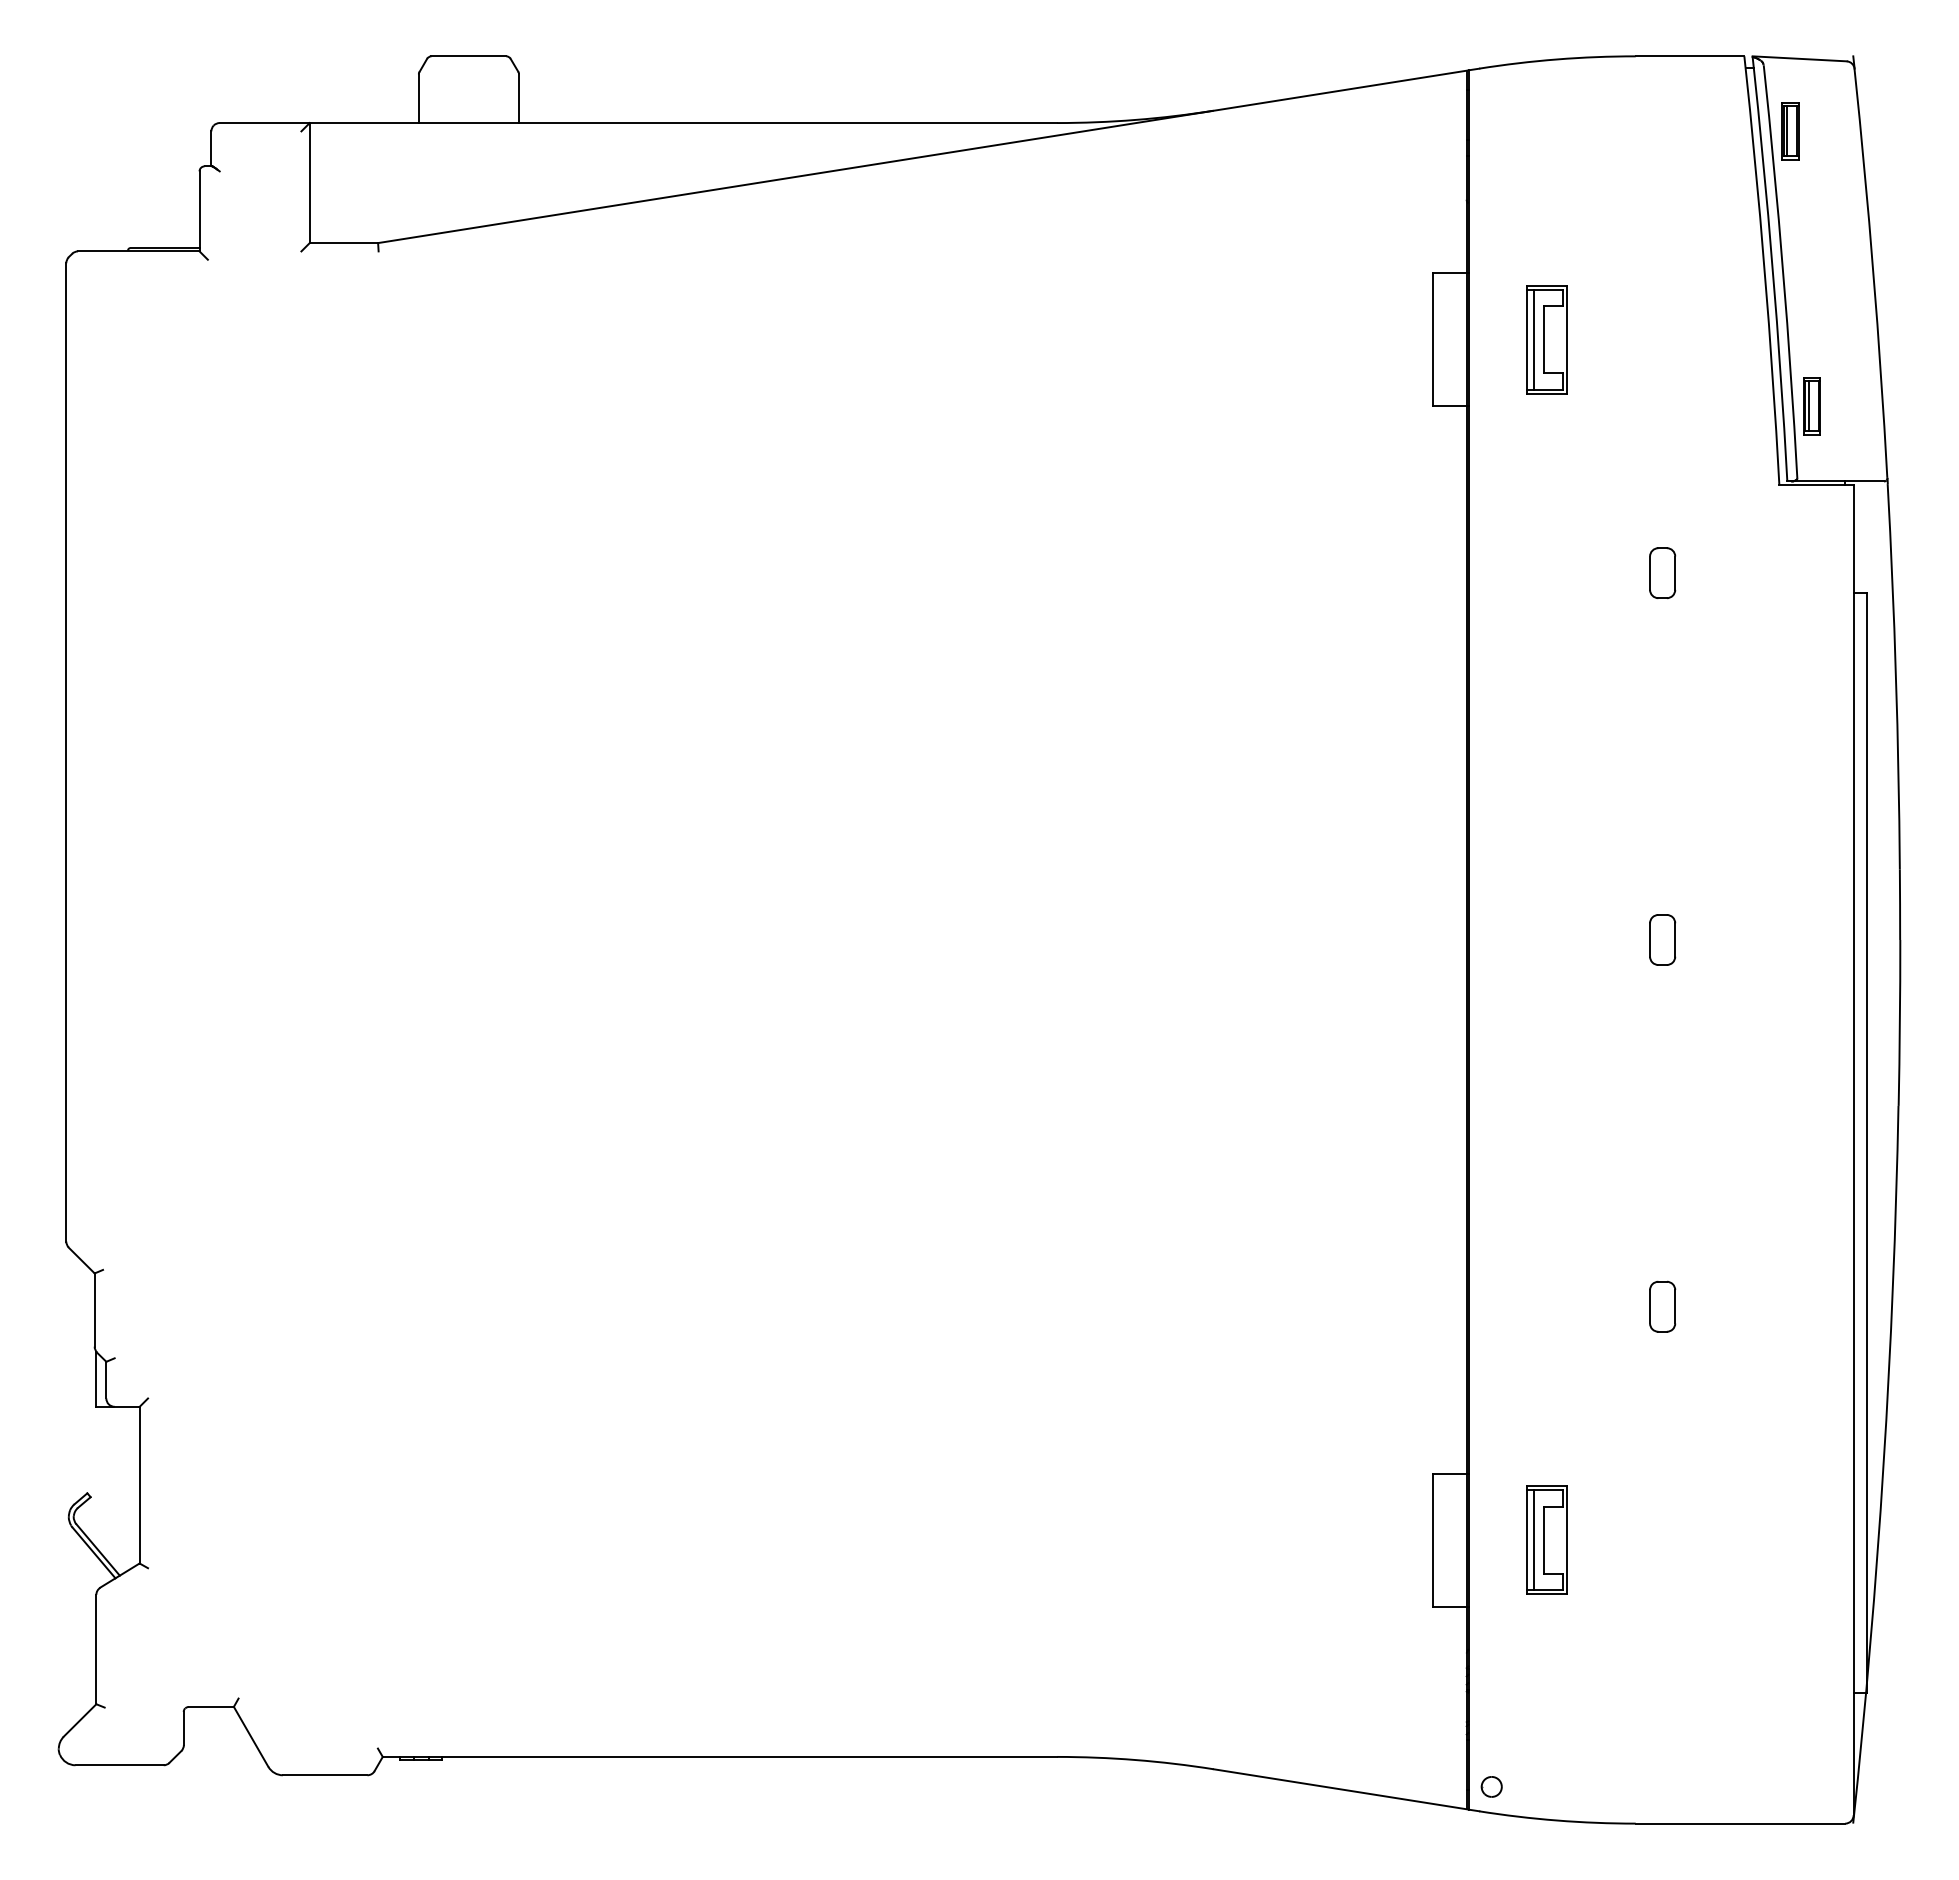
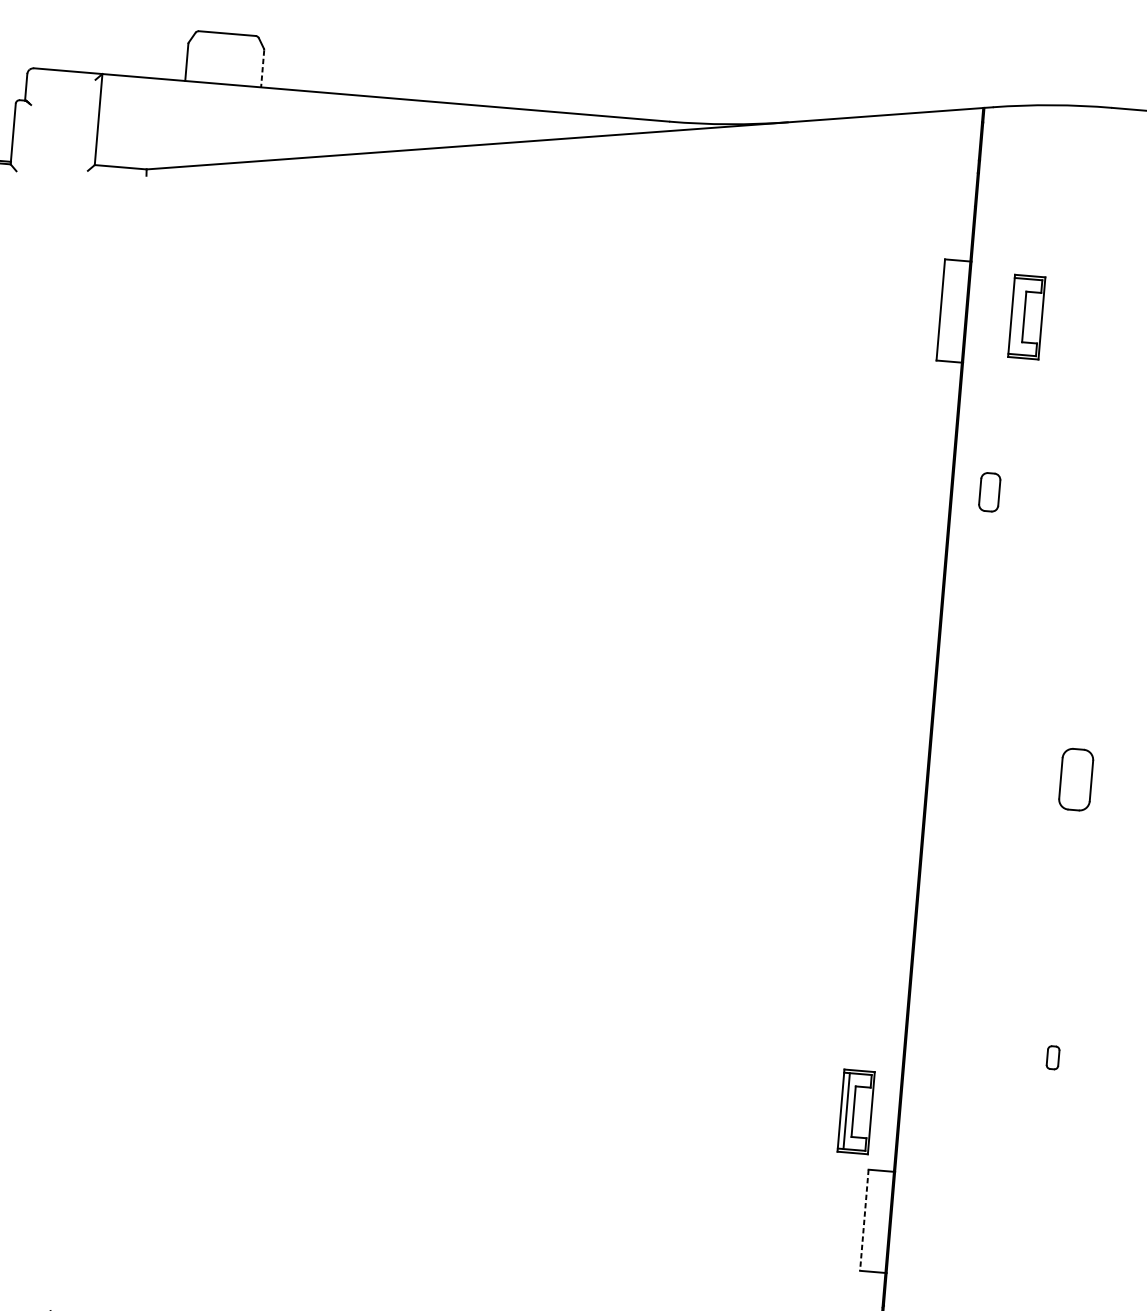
line: (519, 99) -> (262, 69), solid -> dashed
line: (1534, 339) -> (1017, 316), removed
part: (1662, 573) -> (989, 492), moved
part: (1662, 939) -> (1076, 779), size x1.6
part: (1662, 1306) -> (1052, 1057), size x0.6
part: (1546, 1539) -> (855, 1111), moved
line: (1433, 1540) -> (864, 1220), solid -> dashed

